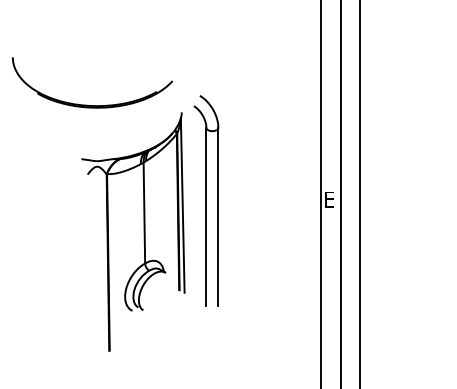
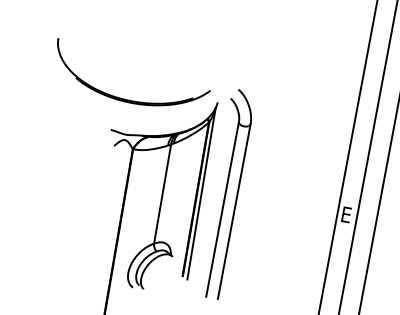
part: (87, 104) -> (122, 97), moved

